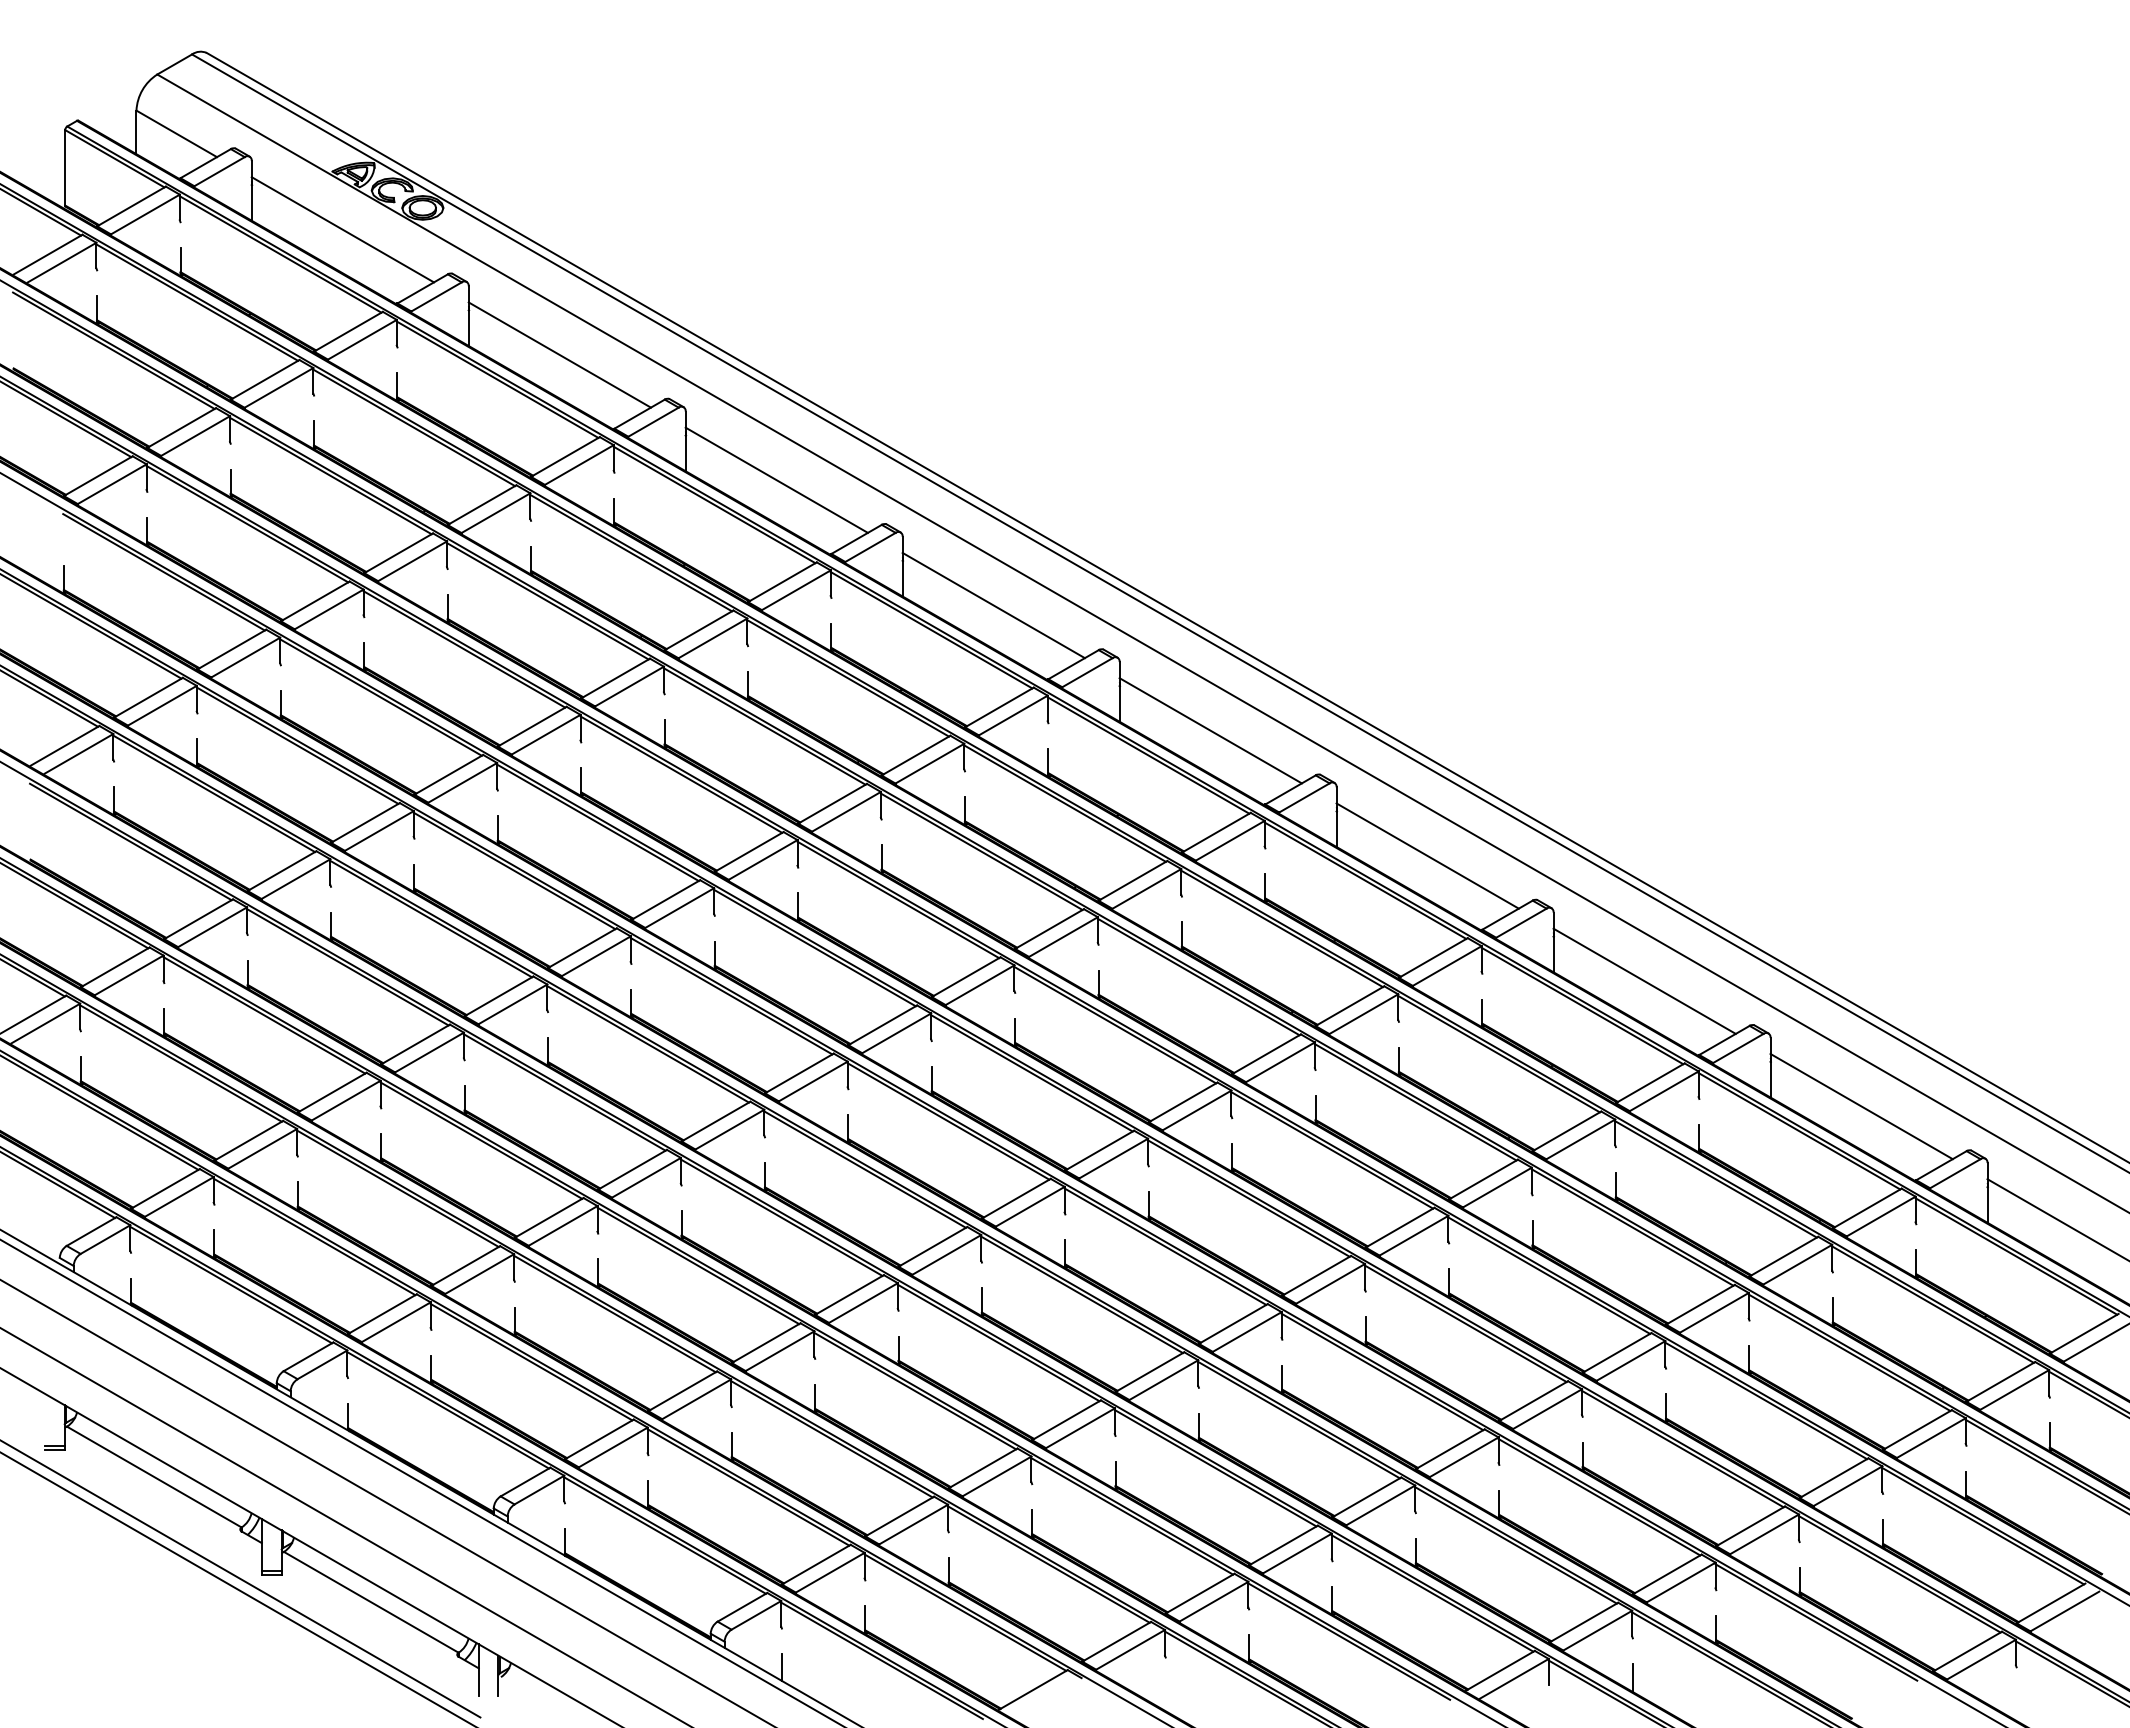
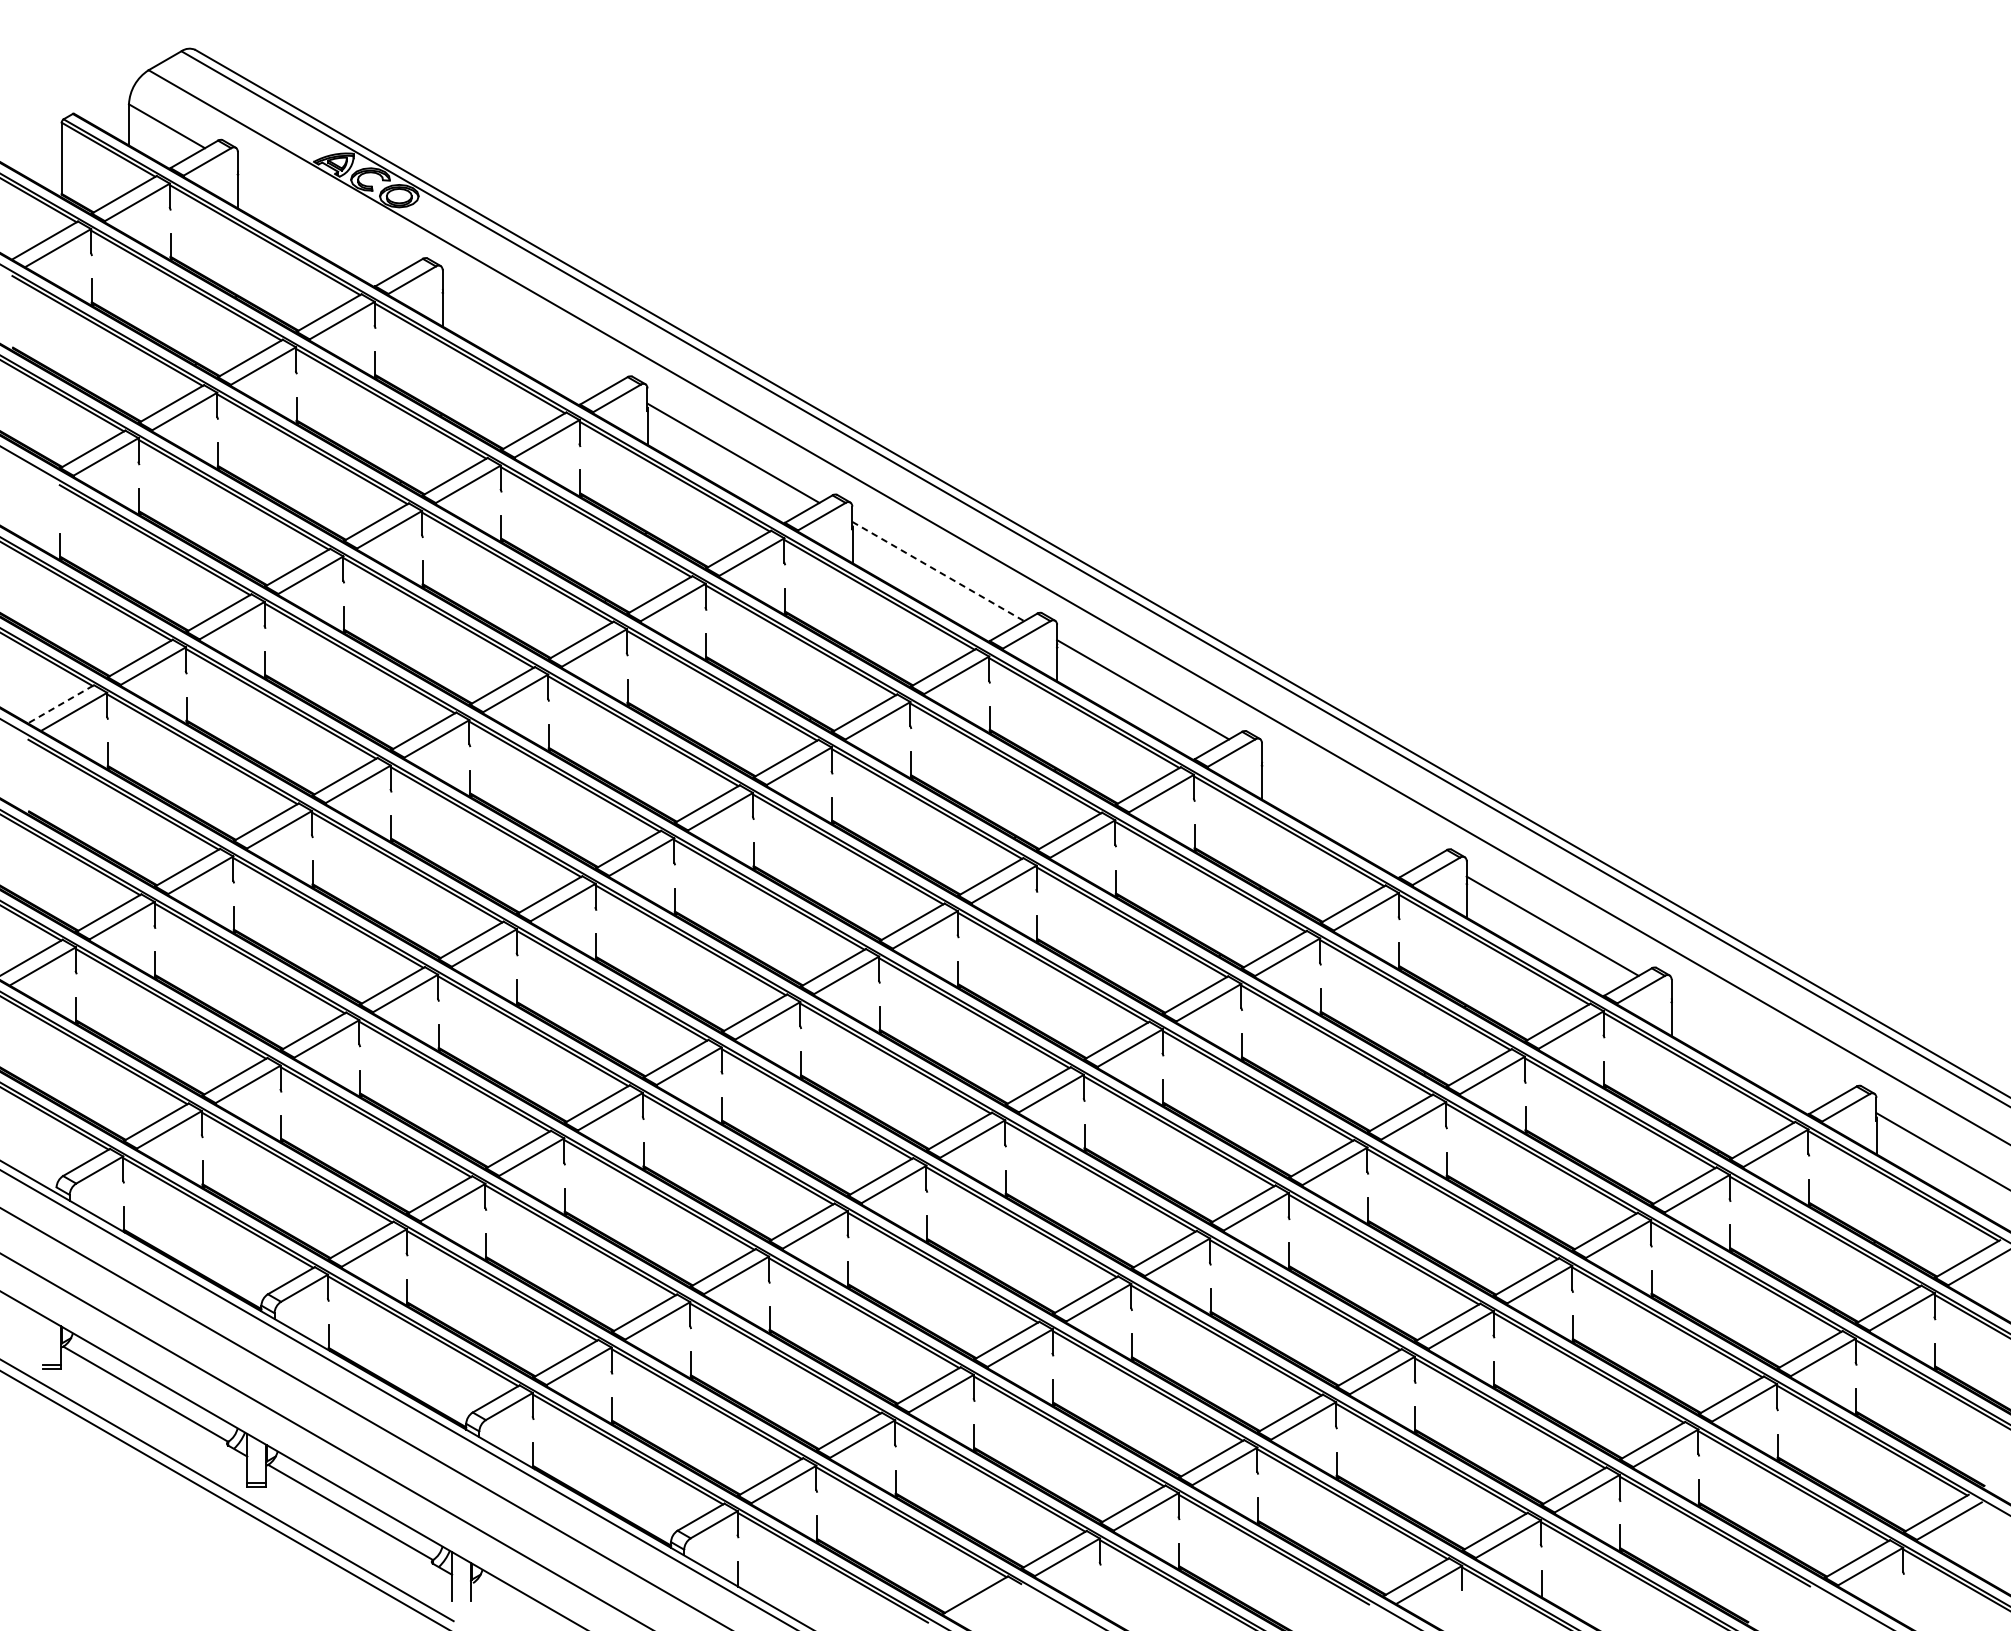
line: (342, 229) -> (323, 216), removed
line: (559, 354) -> (528, 334), removed
line: (994, 605) -> (938, 571), solid -> dashed
line: (65, 745) -> (61, 703), solid -> dashed
line: (1427, 855) -> (1347, 807), removed
line: (1861, 1106) -> (1757, 1044), removed

